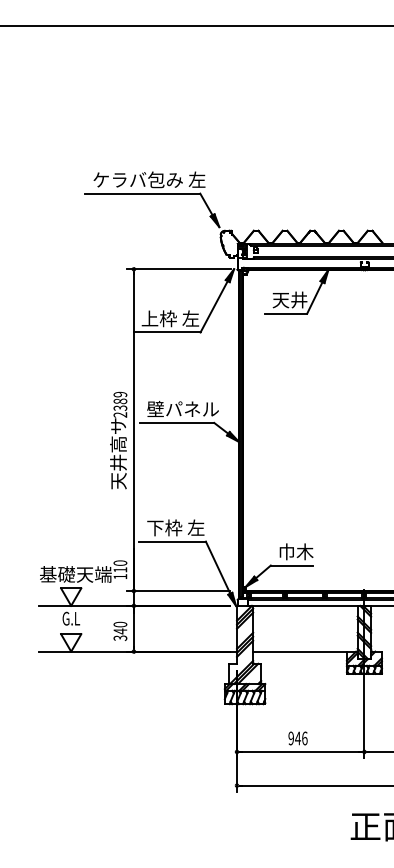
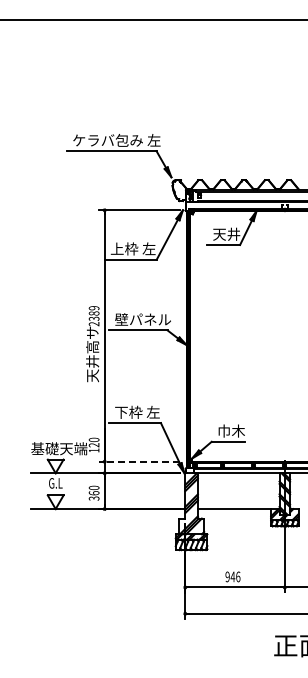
text: (119, 570) -> (93, 445), 110 -> 120
line: (178, 590) -> (139, 461), solid -> dashed
text: (119, 631) -> (93, 493), 340 -> 360

